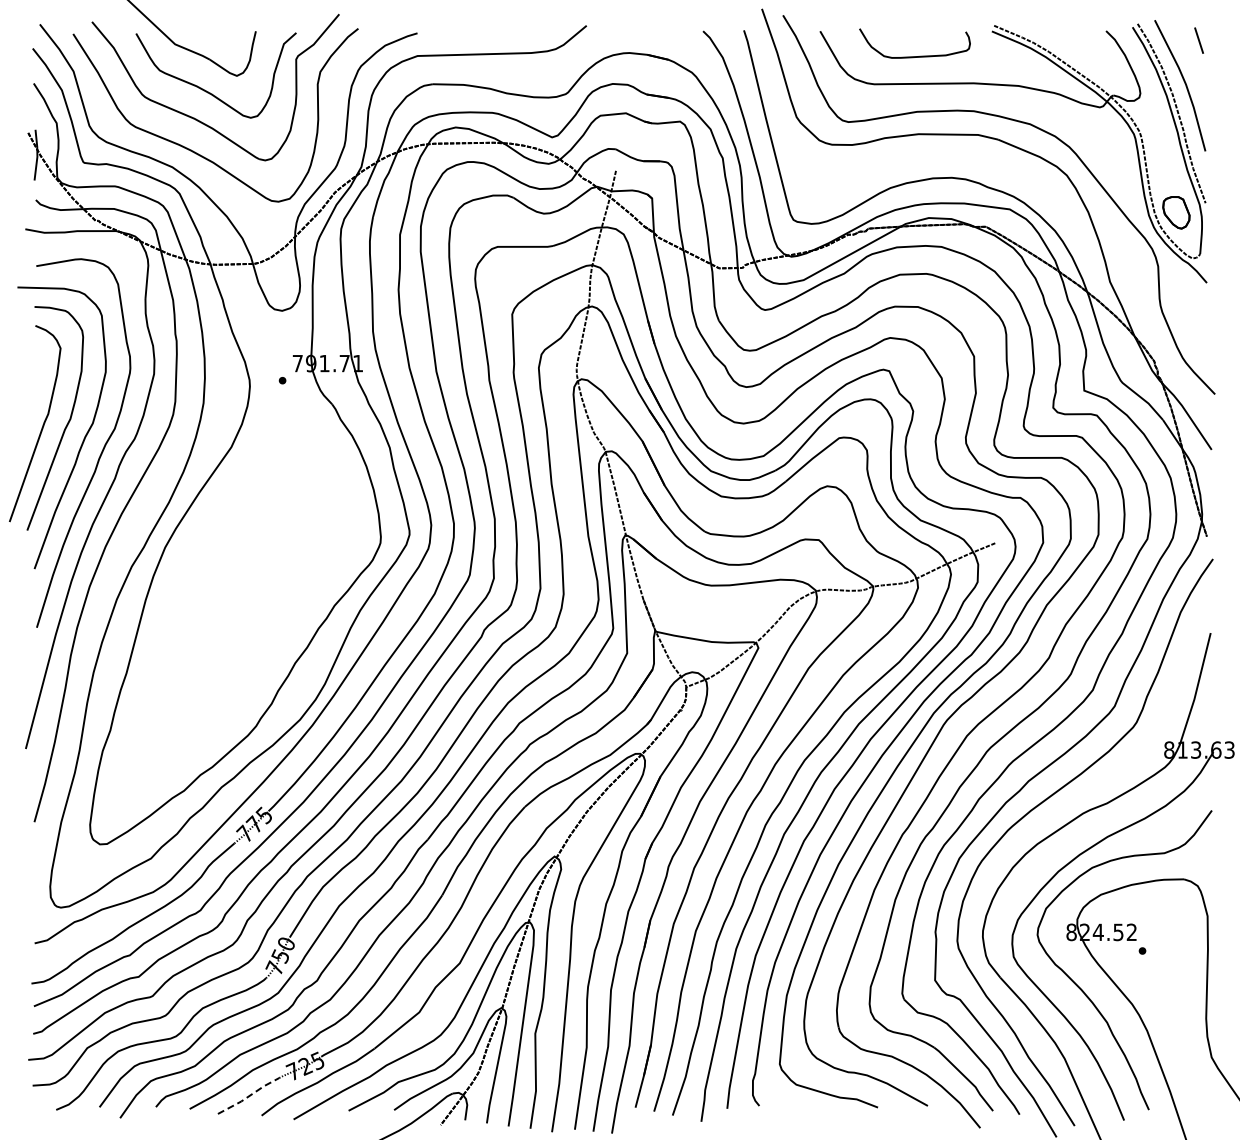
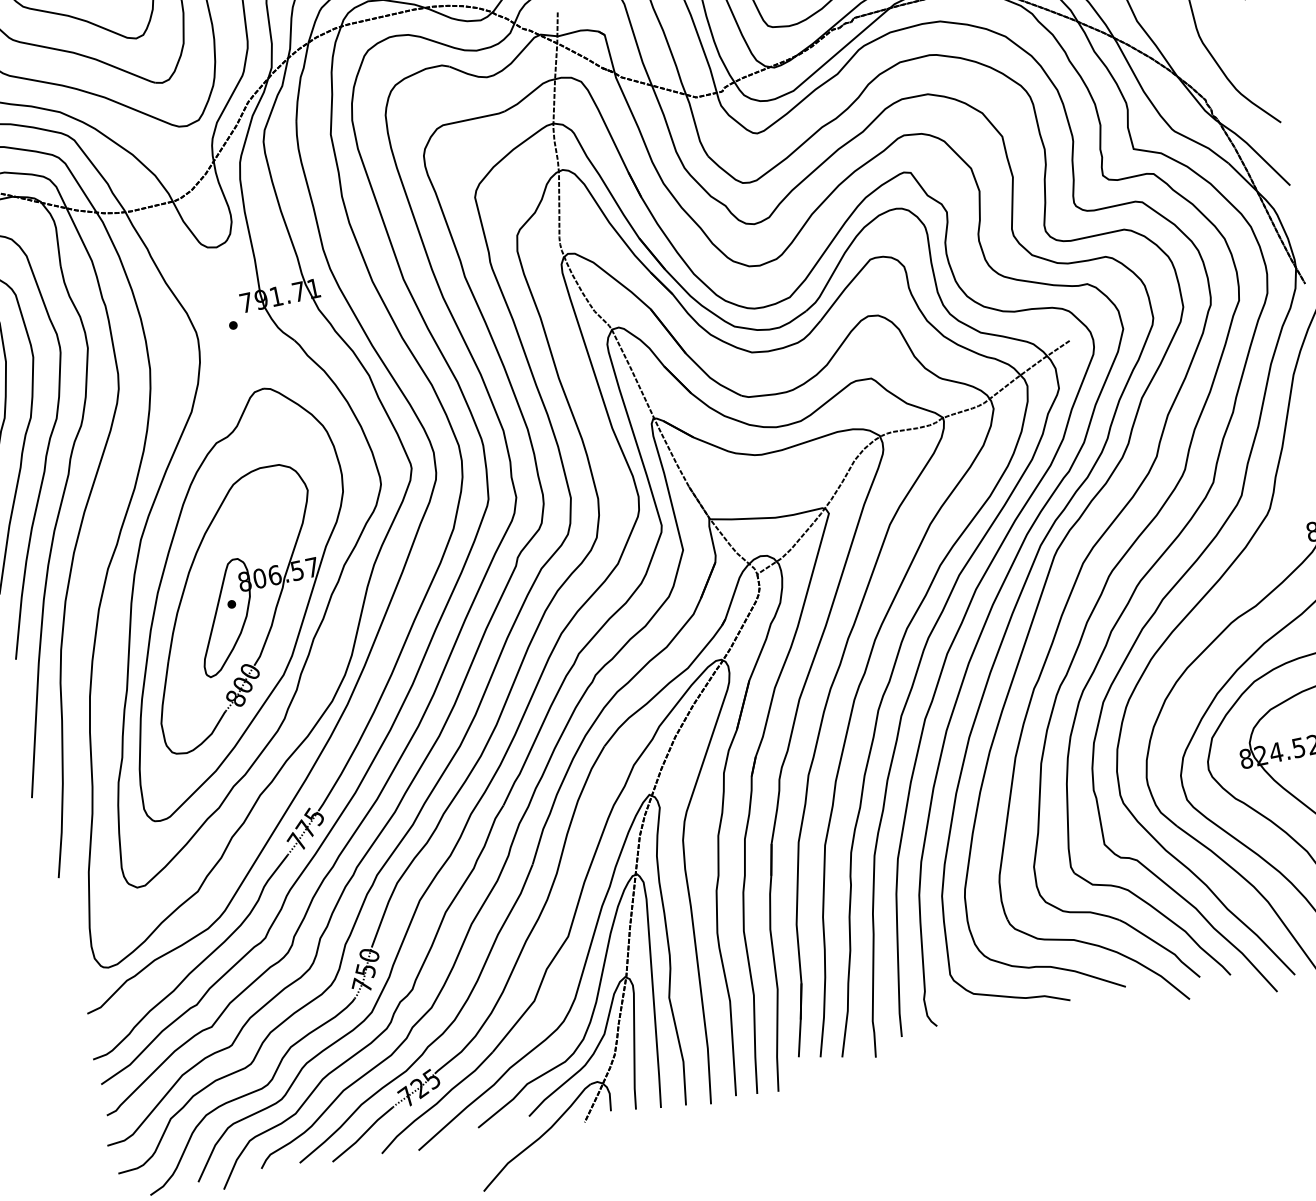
part: (234, 615) -> (234, 599), added
line: (249, 1096) -> (363, 1135), dashed -> solid

